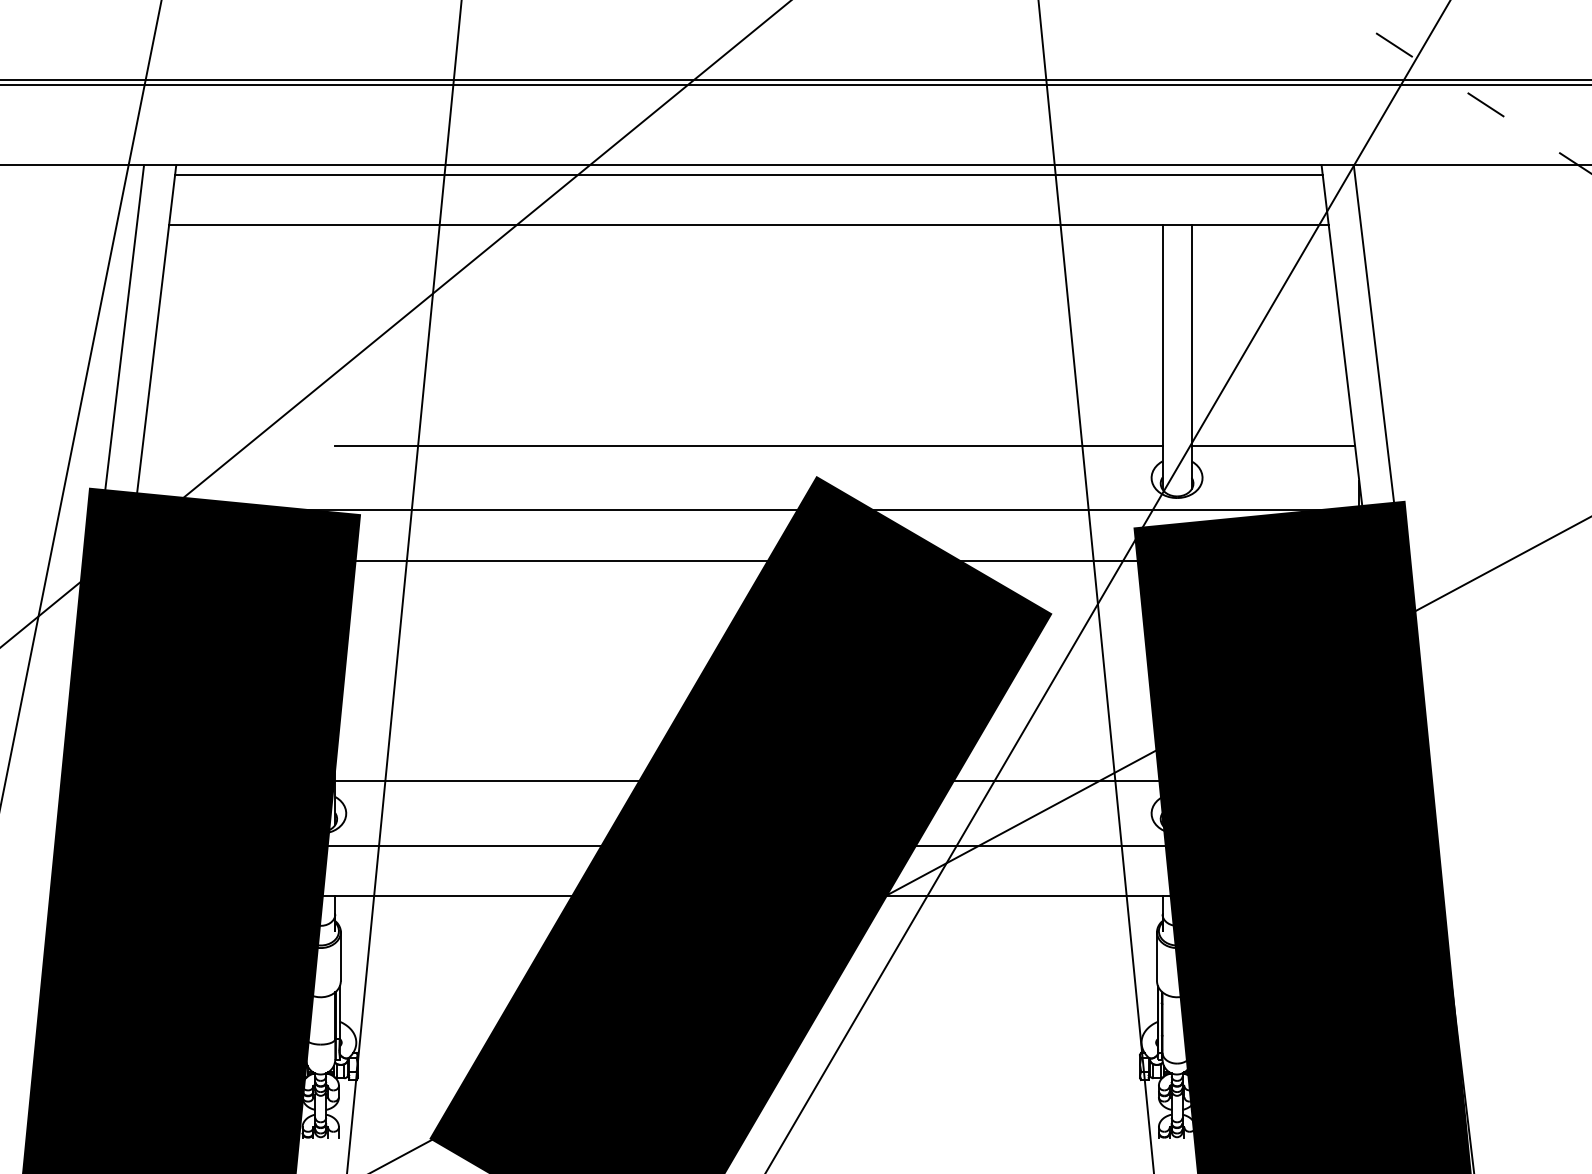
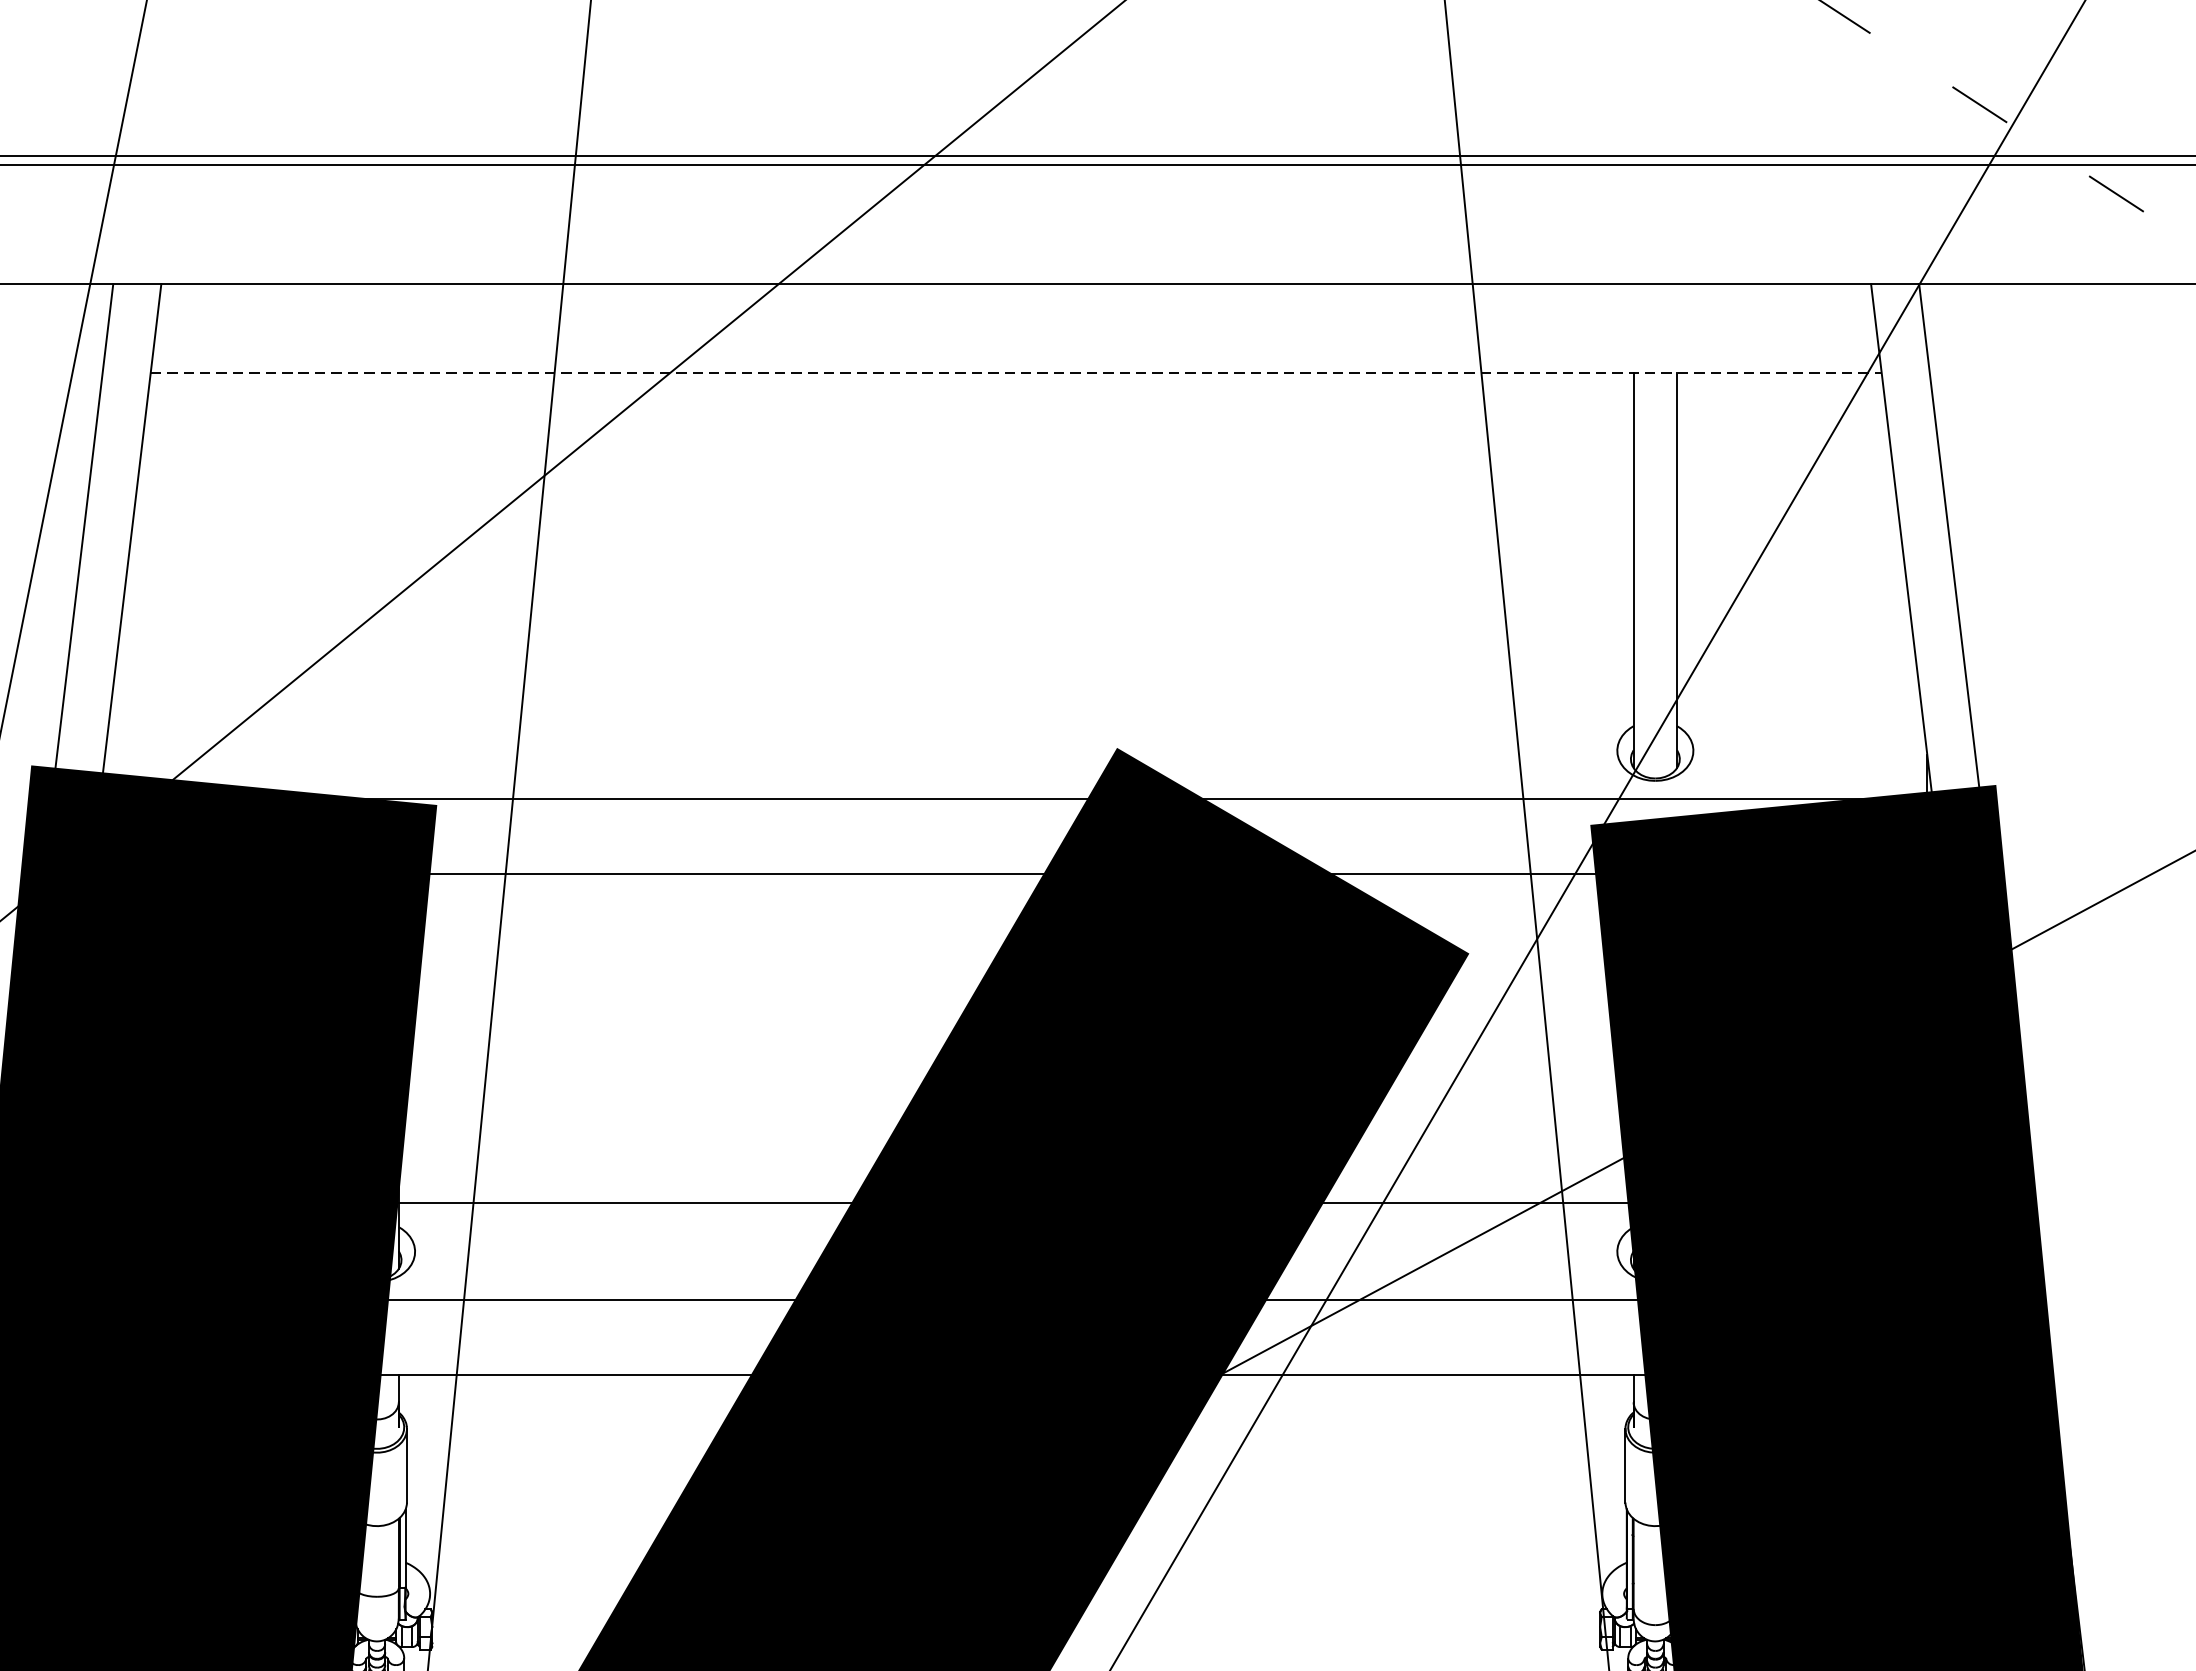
line: (748, 174) -> (1015, 297), removed
line: (748, 225) -> (1015, 374), solid -> dashed
line: (748, 445) -> (1015, 702), removed
line: (1273, 445) -> (1799, 702), removed

